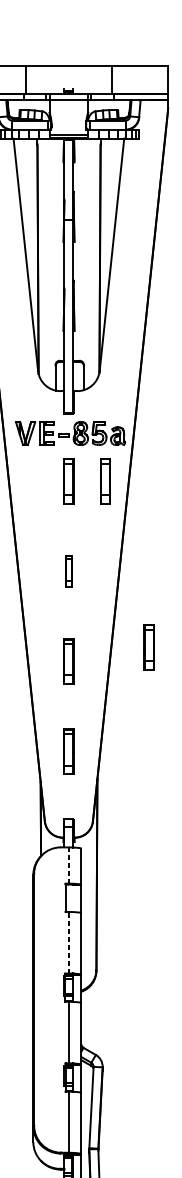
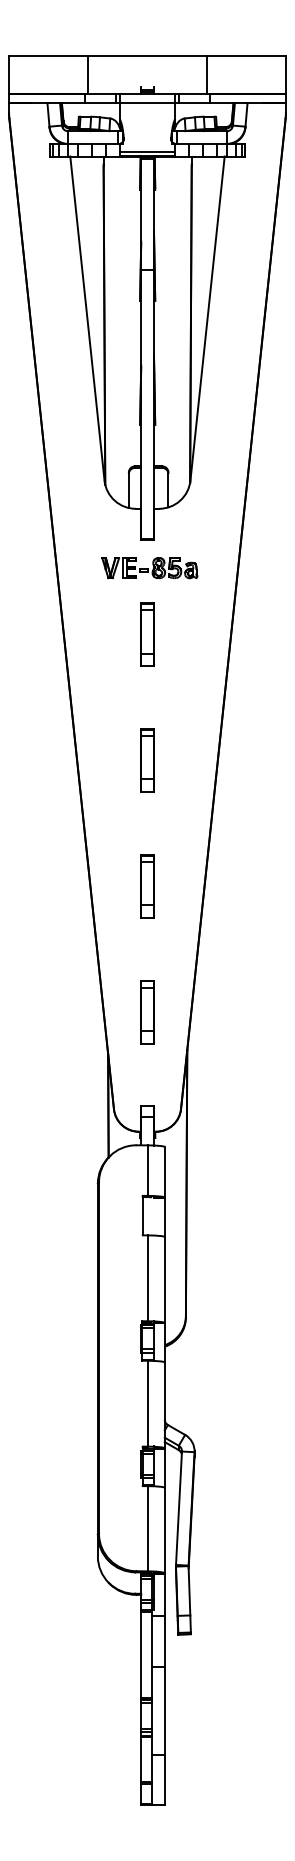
part: (70, 433) -> (149, 568), size x0.62
part: (105, 481) -> (198, 634), removed
part: (68, 571) -> (147, 760), size x1.43
part: (149, 647) -> (259, 866), removed
line: (68, 865) -> (147, 1170), dashed -> solid
line: (68, 942) -> (147, 1278), dashed -> solid

